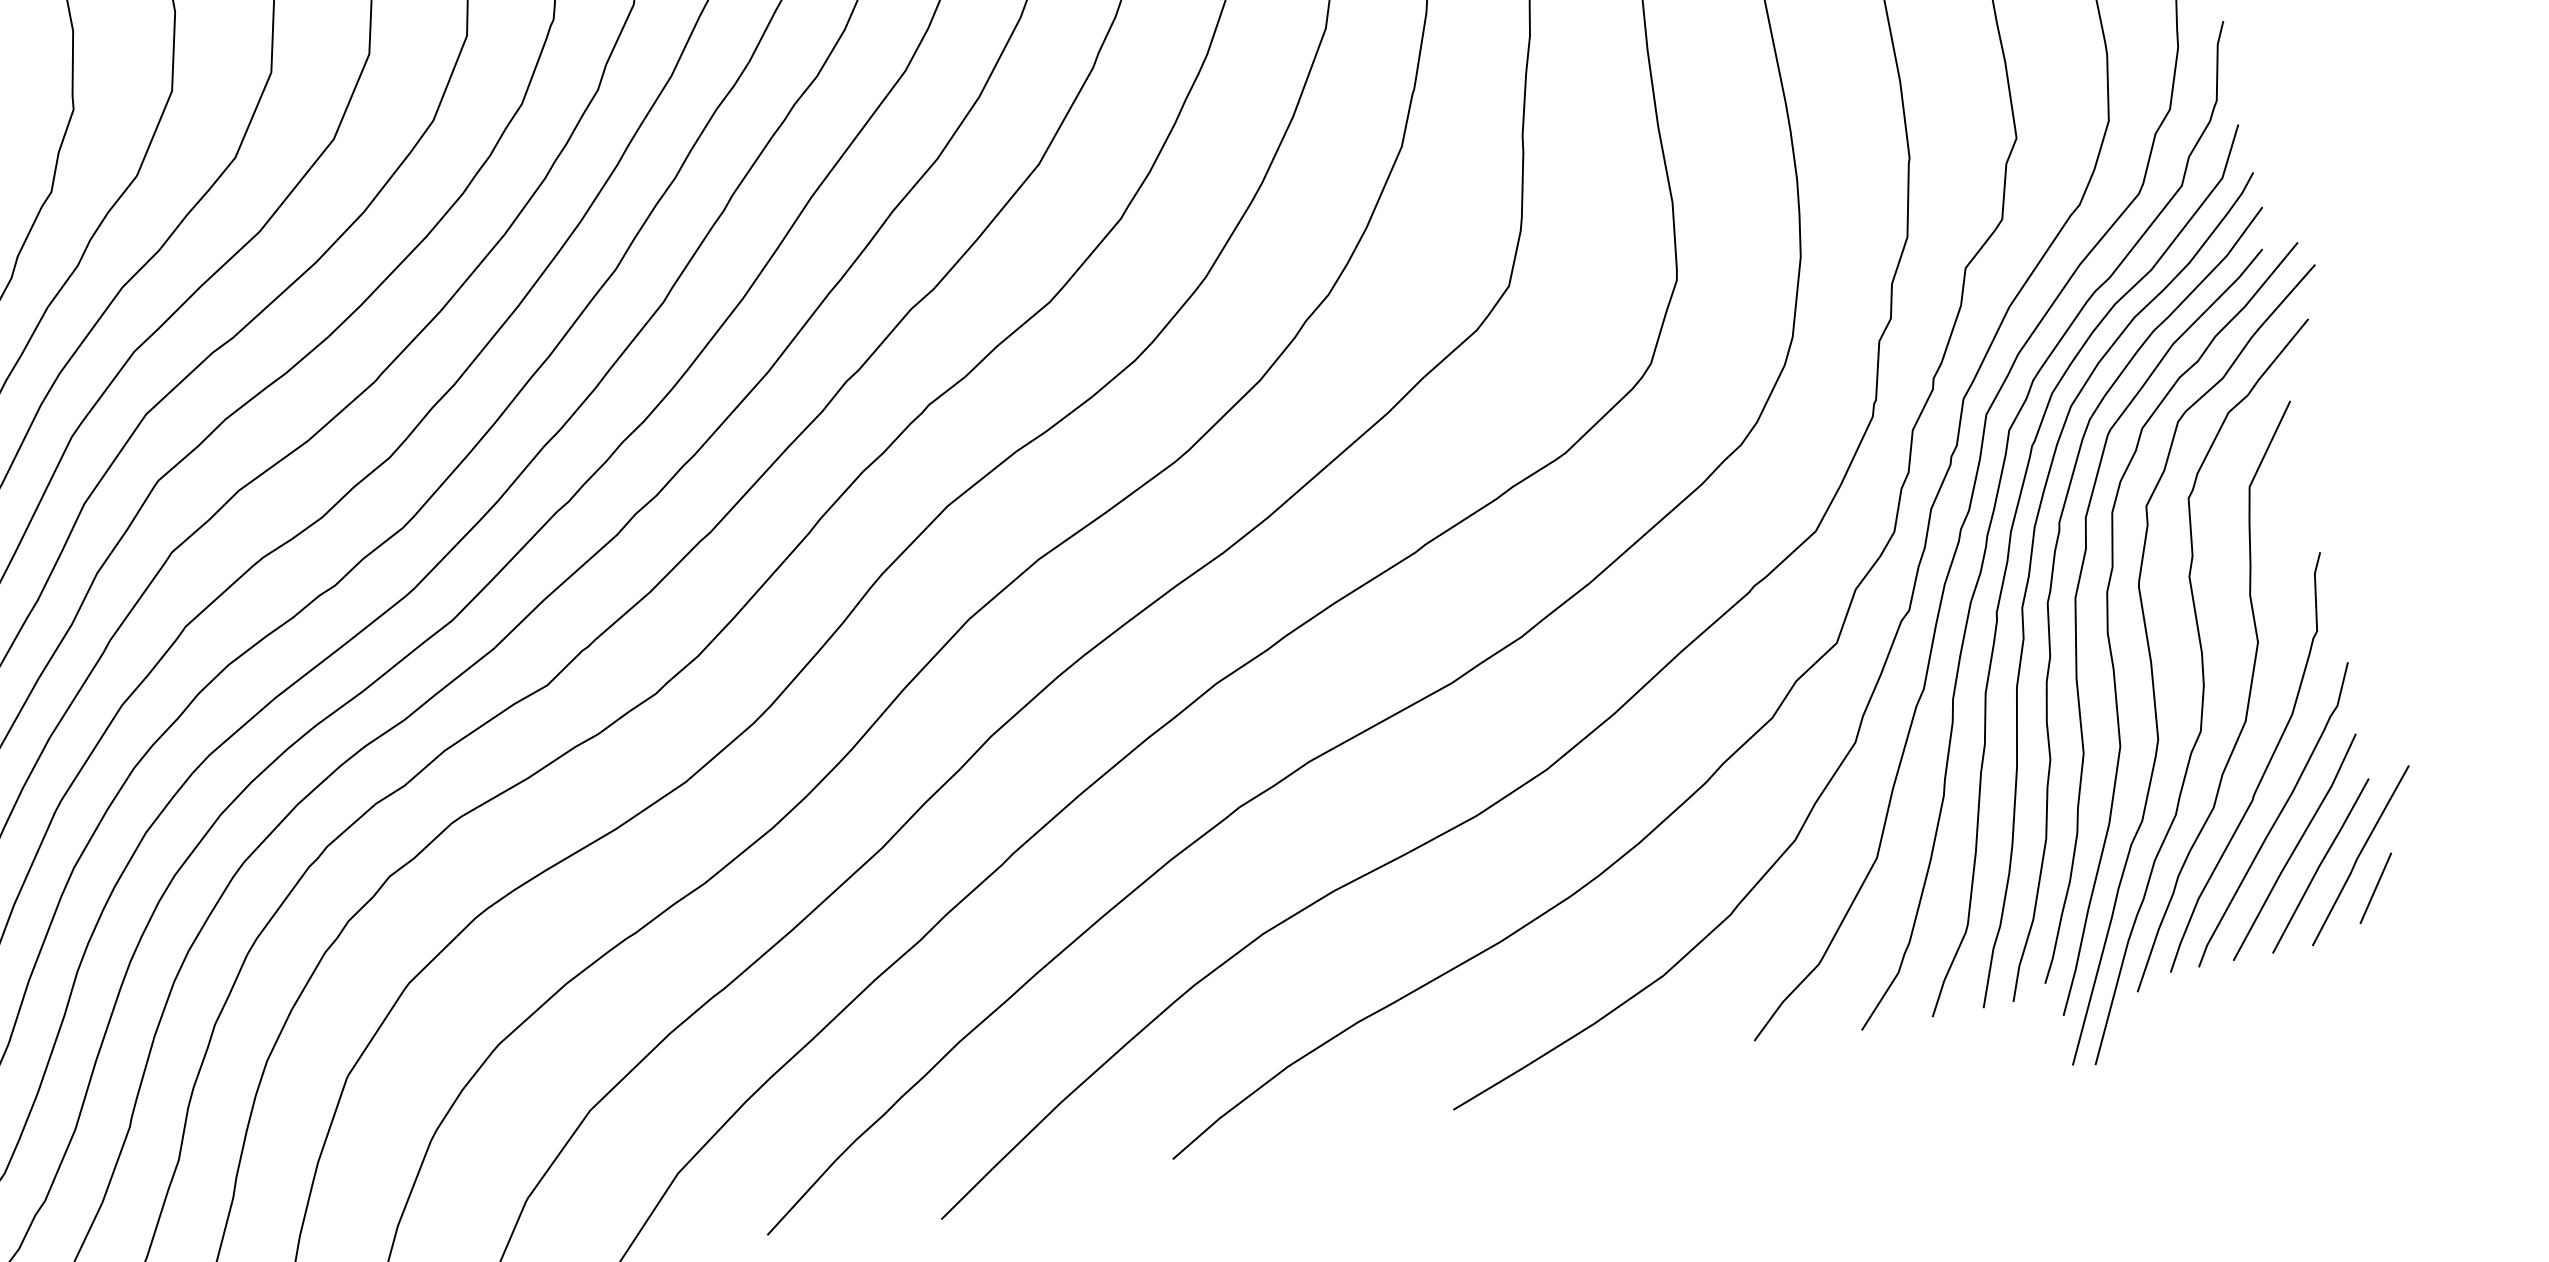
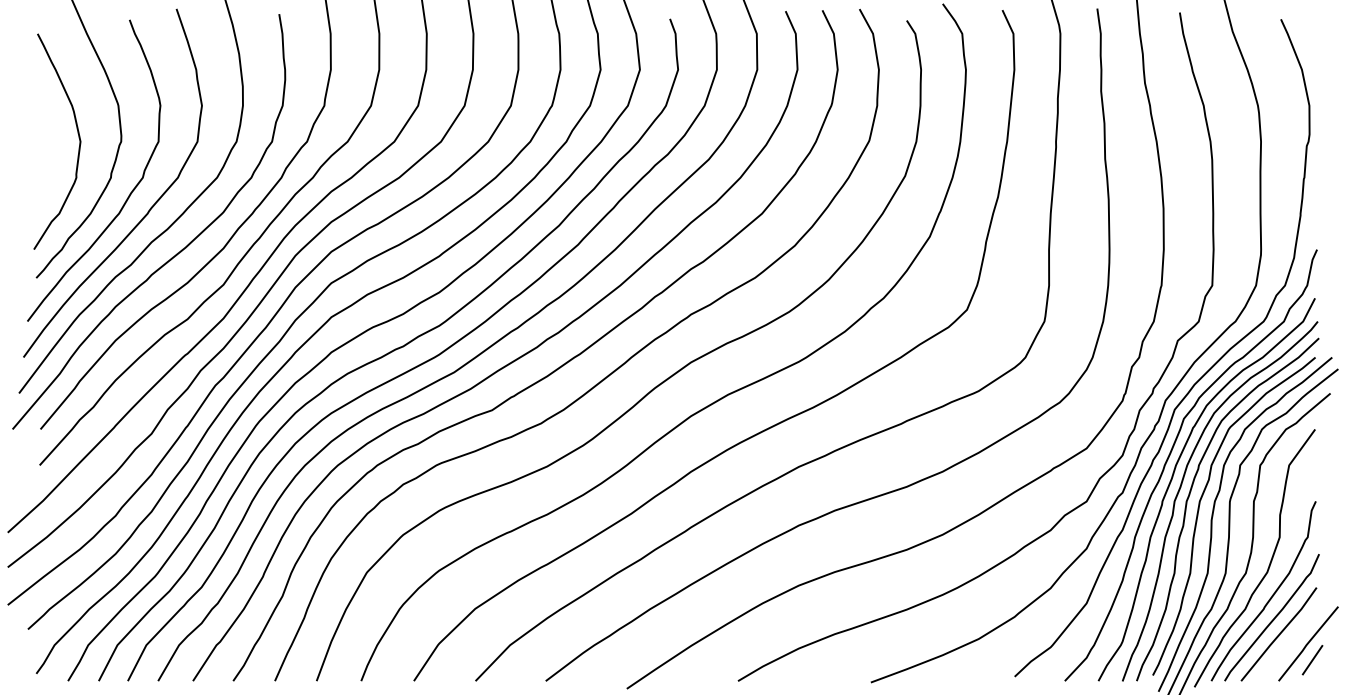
line: (2321, 866) -> (1289, 645), removed

